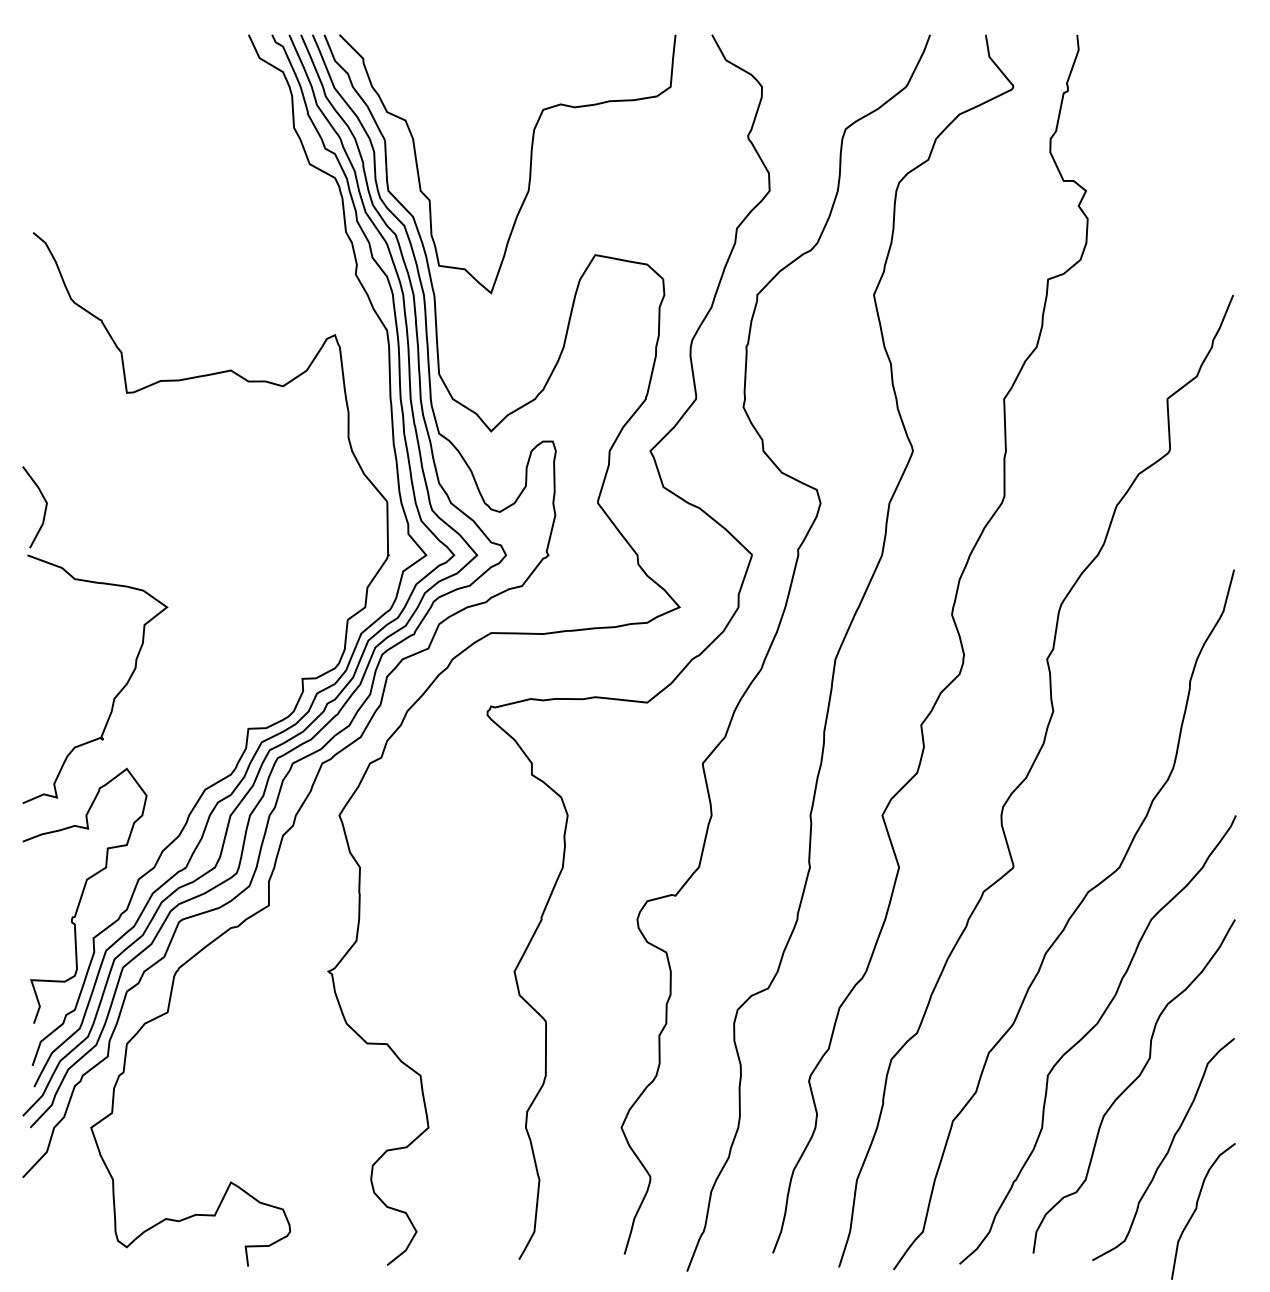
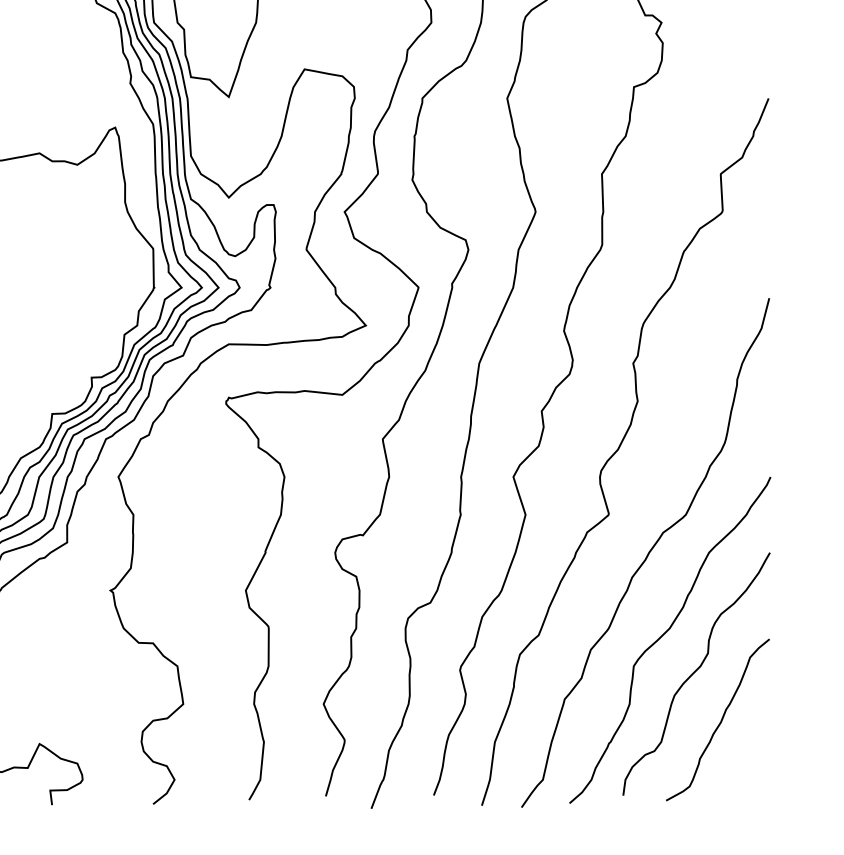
curve: (1197, 1208) -> (742, 762), removed

